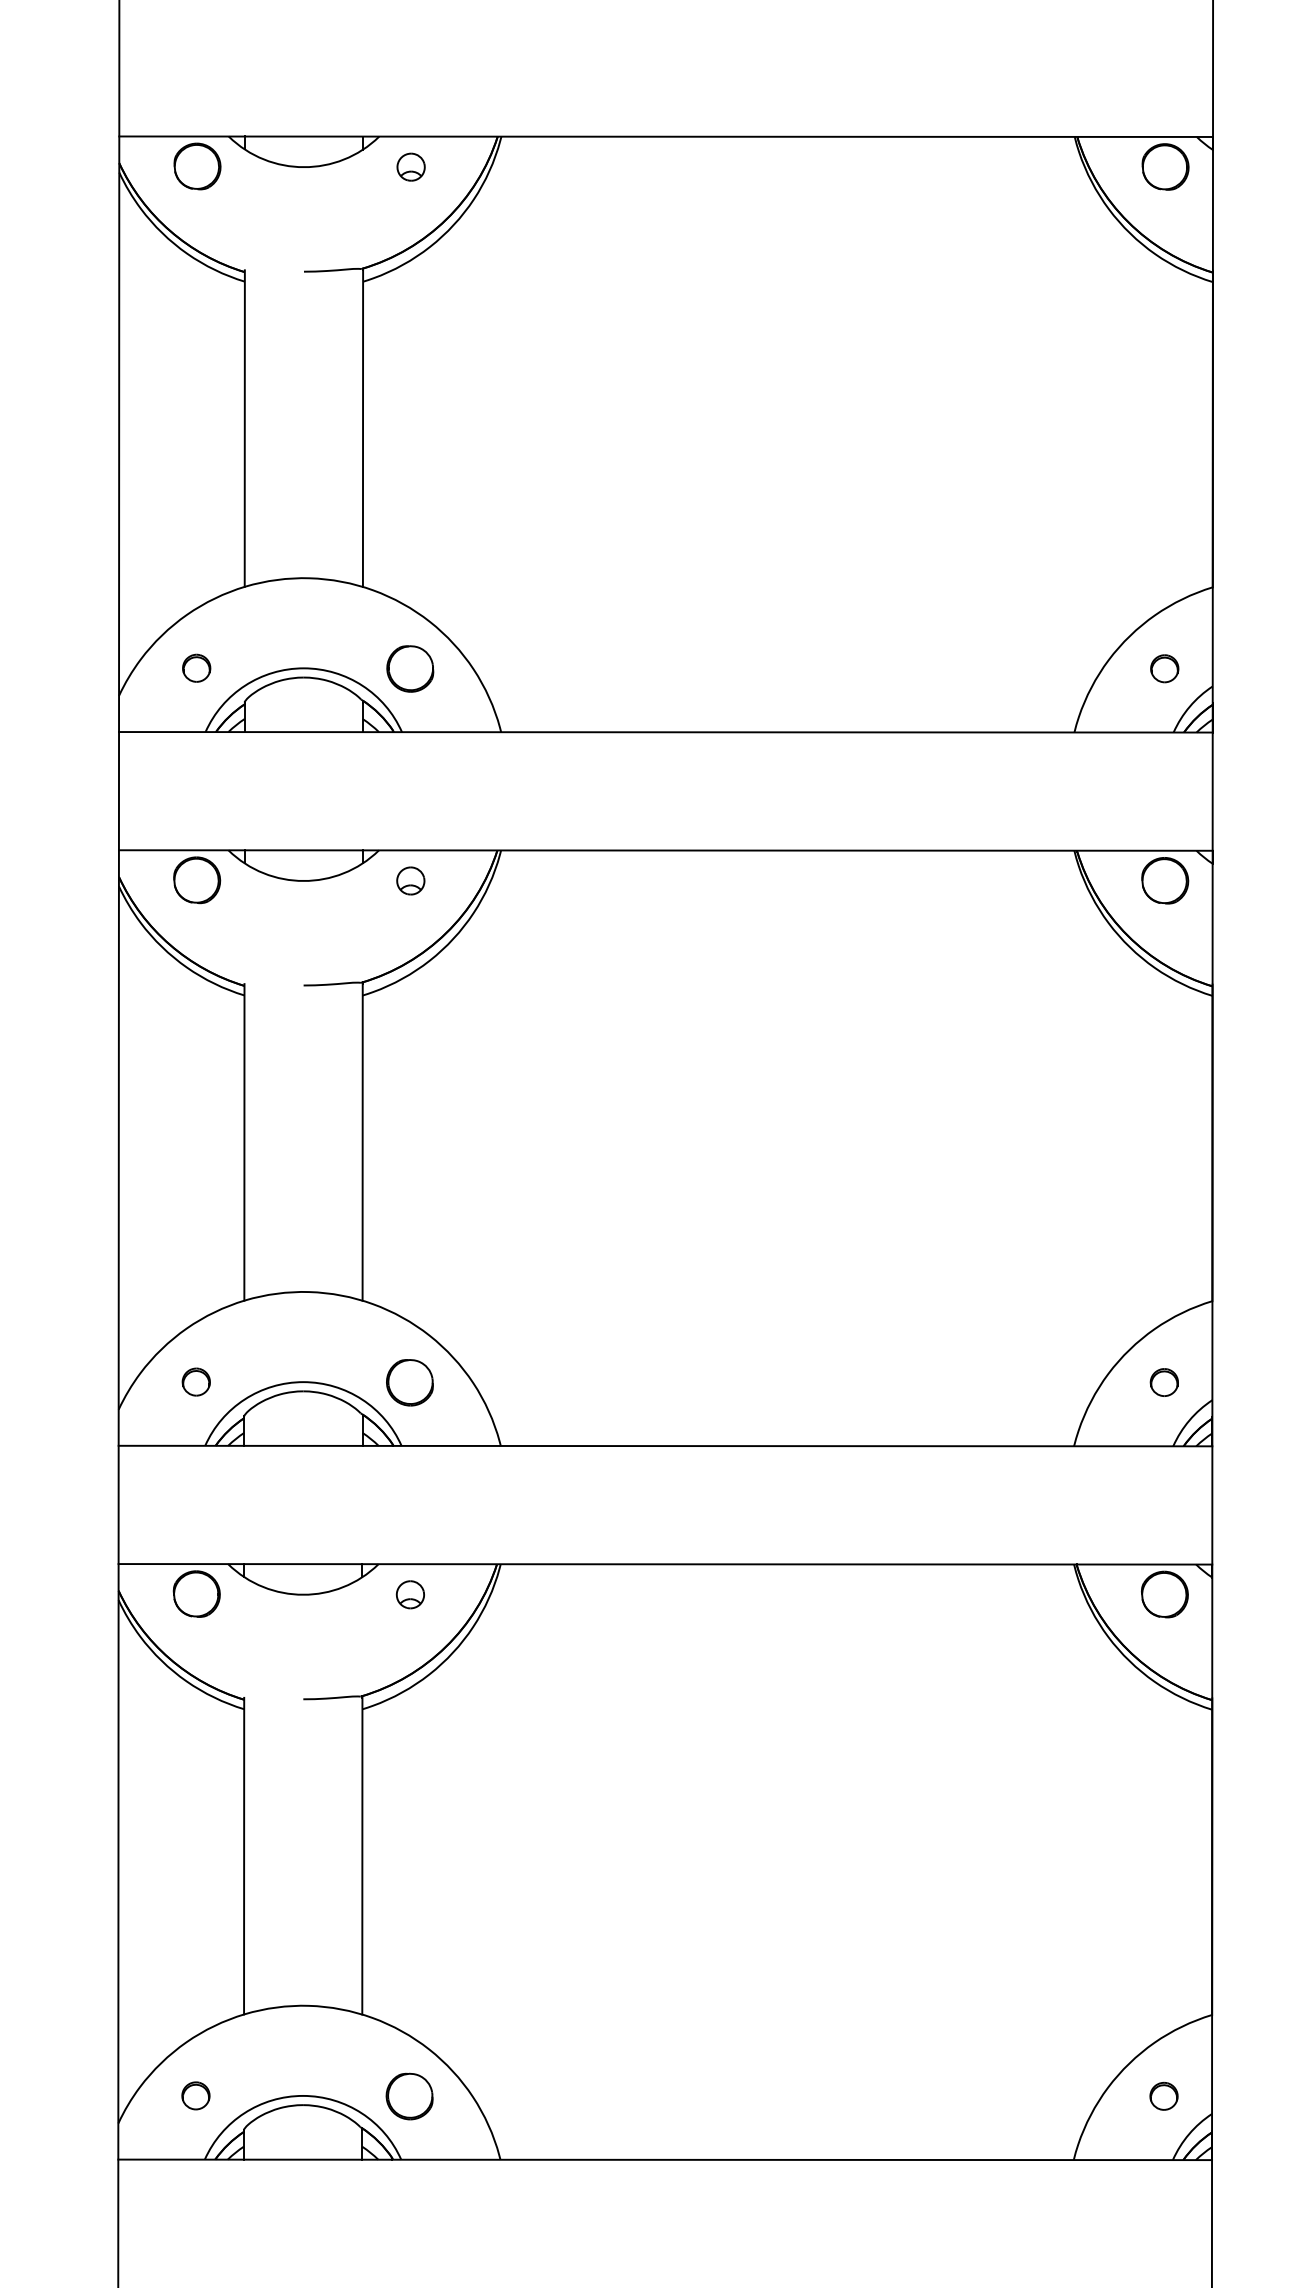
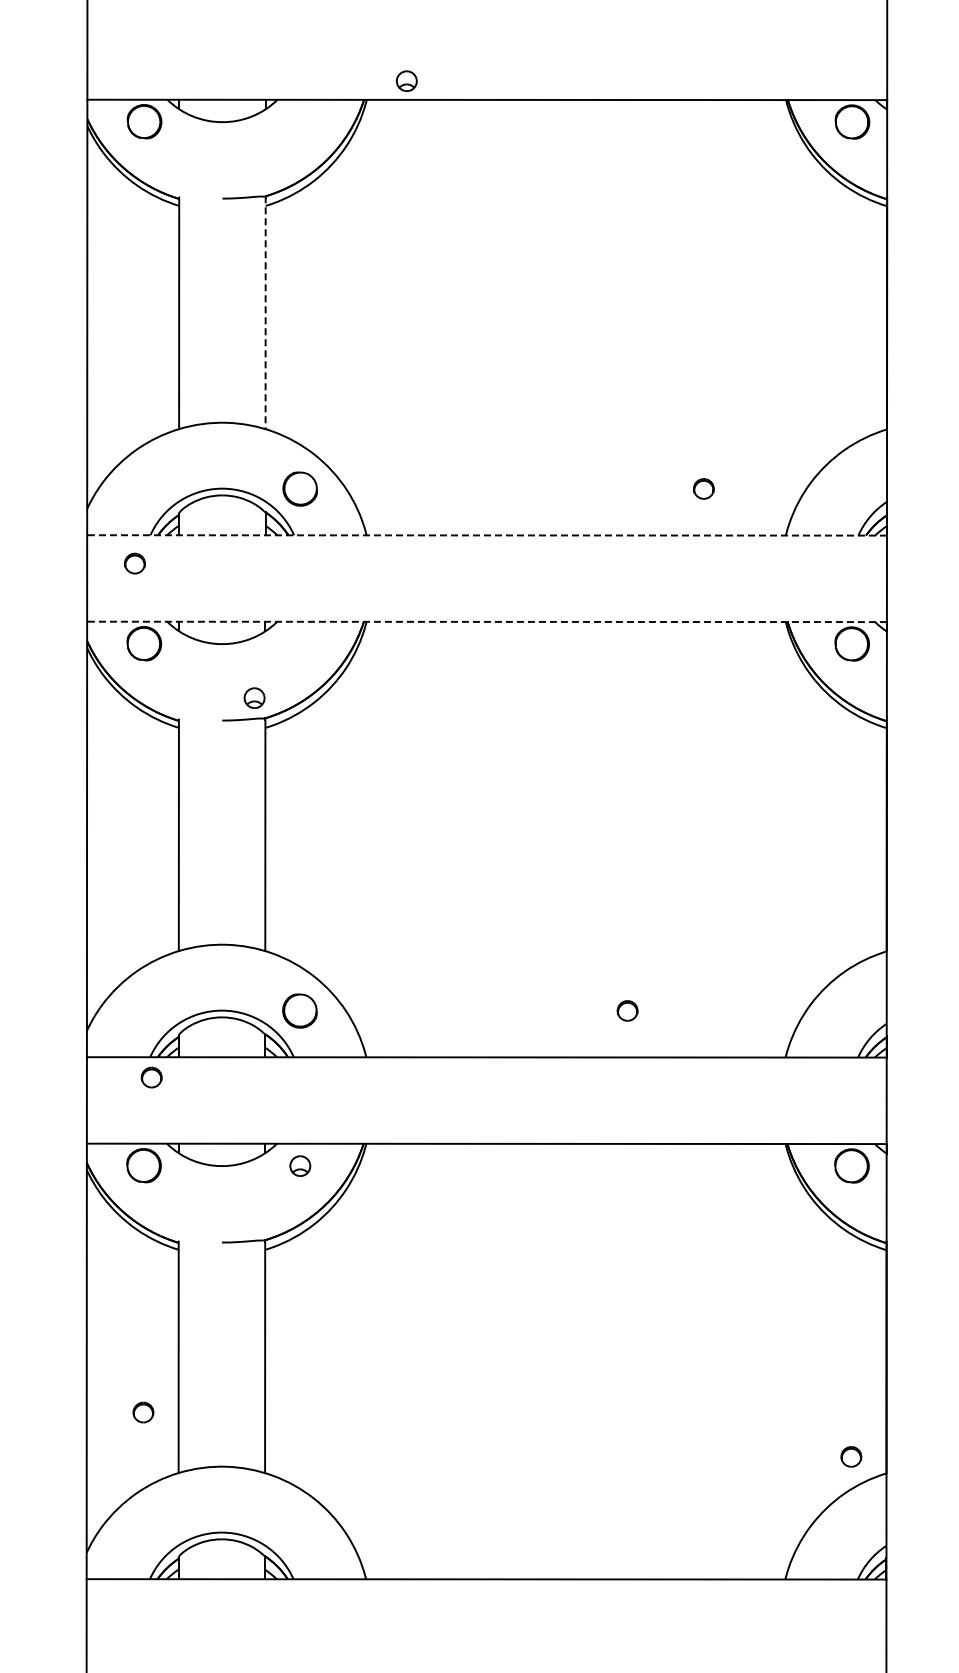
part: (410, 166) -> (406, 80), moved
line: (362, 428) -> (265, 313), solid -> dashed
part: (196, 668) -> (134, 563), moved
part: (1164, 668) -> (703, 488), moved
line: (666, 732) -> (487, 535), solid -> dashed
line: (666, 849) -> (487, 621), solid -> dashed
part: (410, 880) -> (254, 697), moved
part: (196, 1381) -> (151, 1077), moved
part: (1164, 1381) -> (627, 1010), moved
part: (196, 2095) -> (143, 1412), moved
part: (409, 2095) -> (299, 1532), removed
part: (1164, 2095) -> (851, 1456), moved

